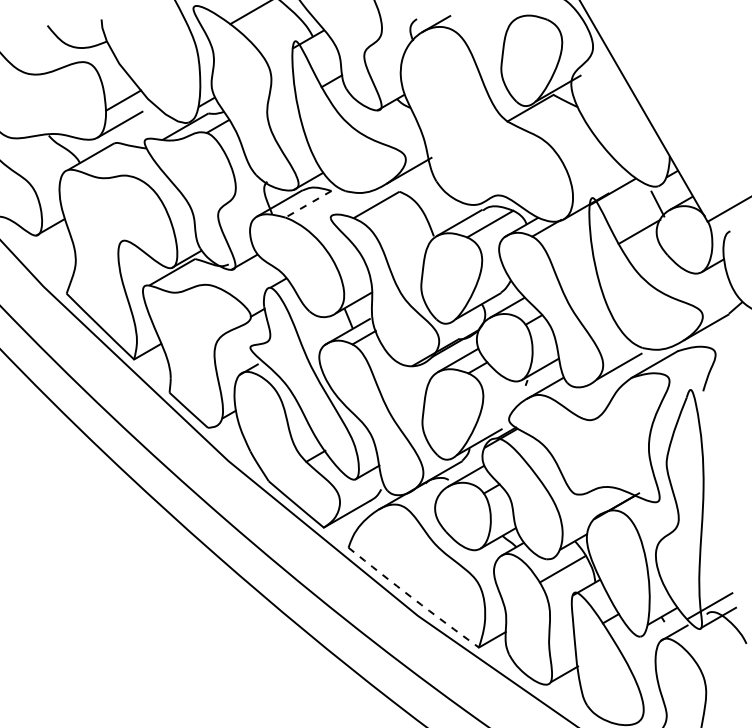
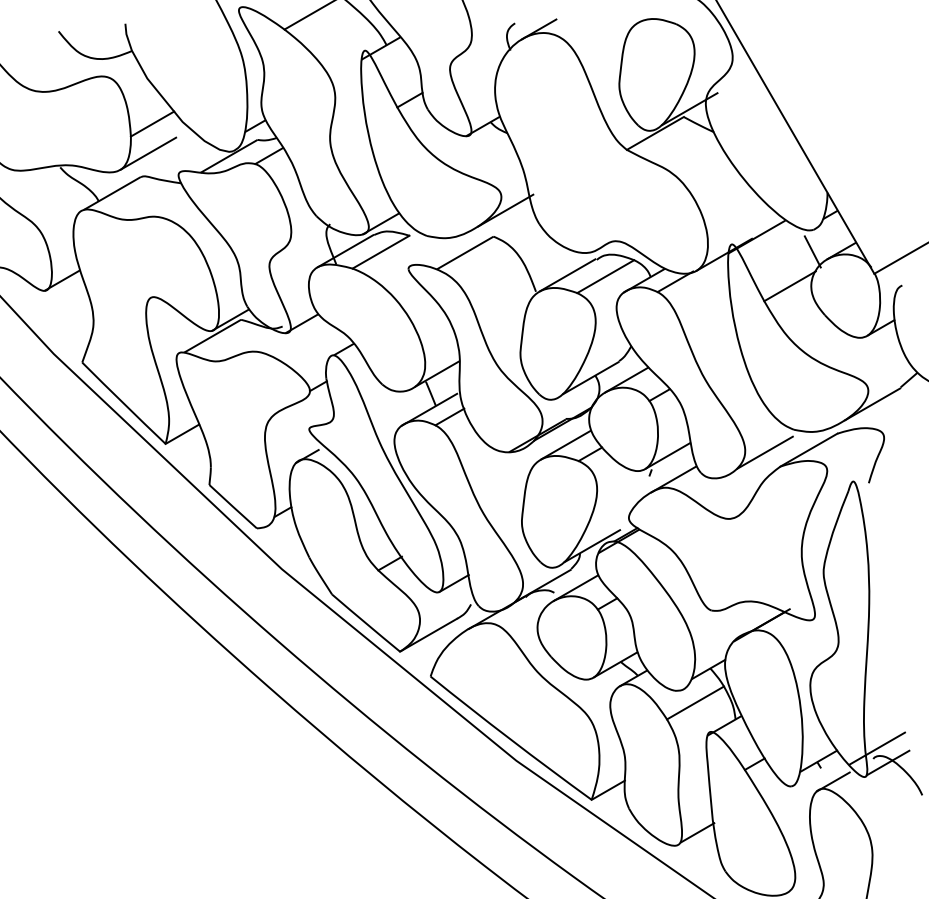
line: (308, 204) -> (381, 252), dashed -> solid
arc: (413, 598) -> (510, 739), dashed -> solid

